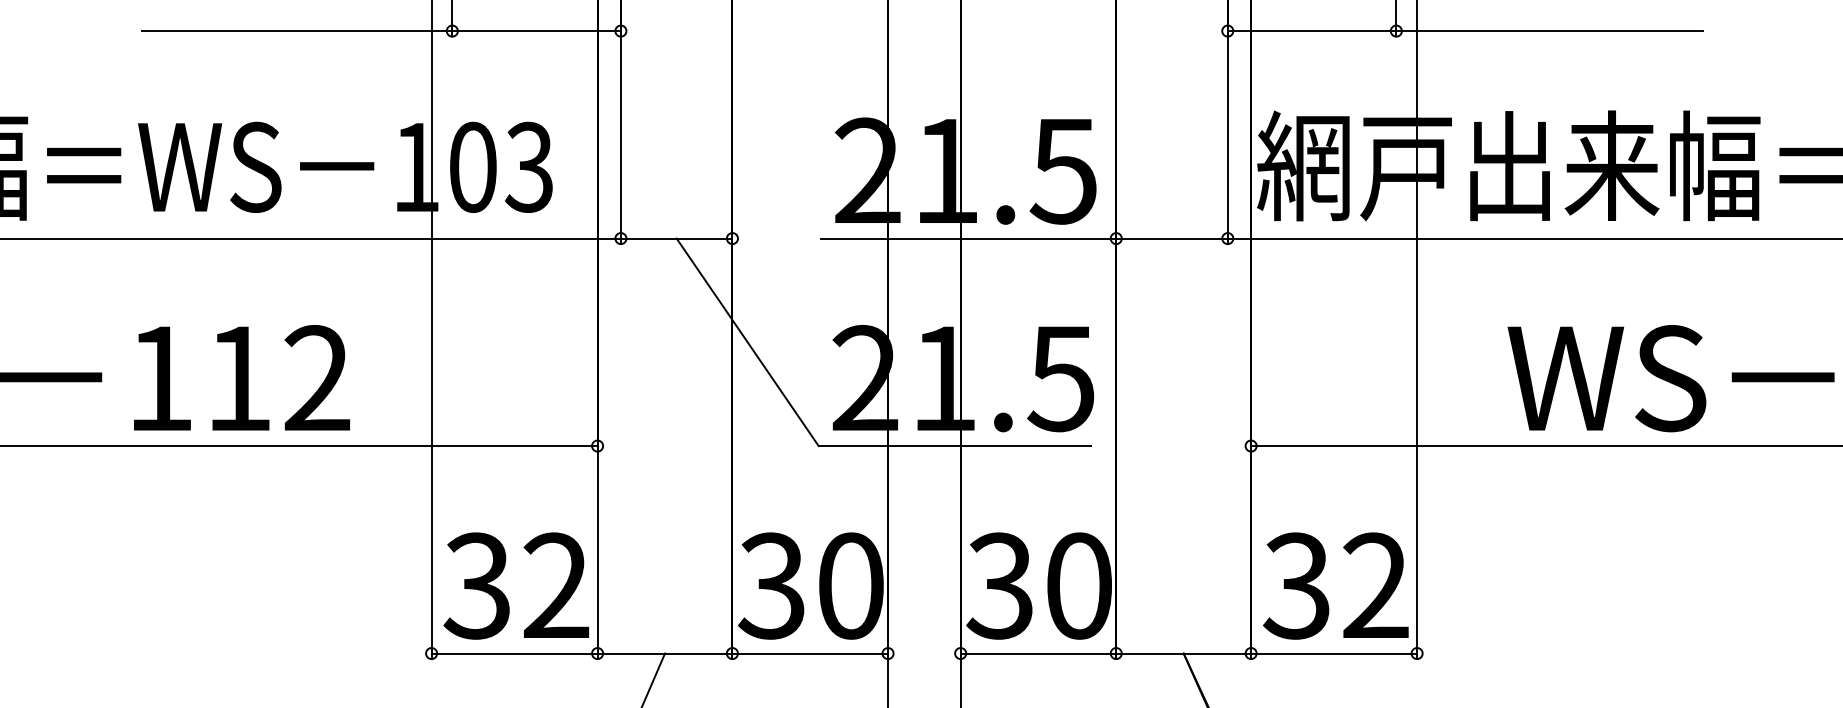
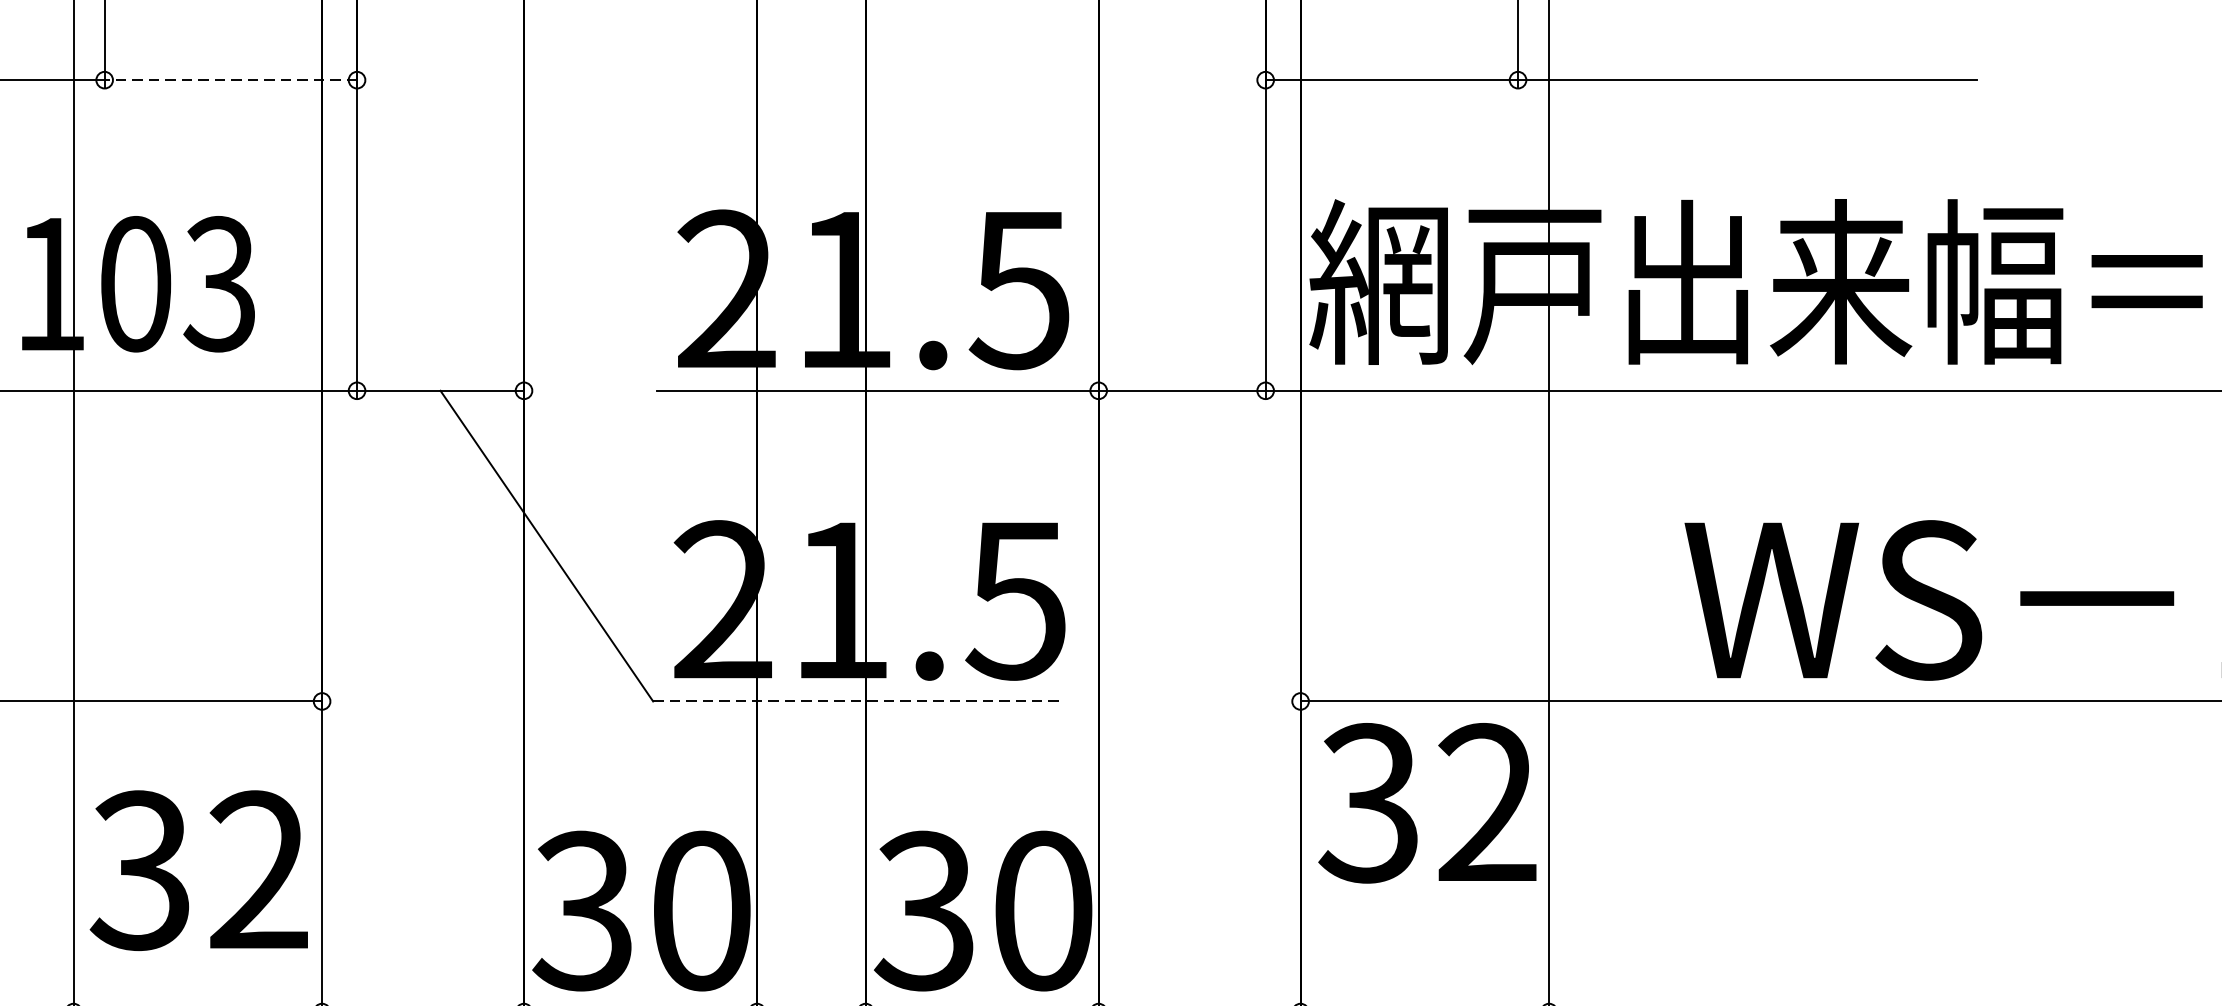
line: (536, 31) -> (230, 80), solid -> dashed
line: (955, 446) -> (857, 702), solid -> dashed
text: (516, 585) -> (199, 869), moved
text: (1335, 585) -> (1426, 802), moved

